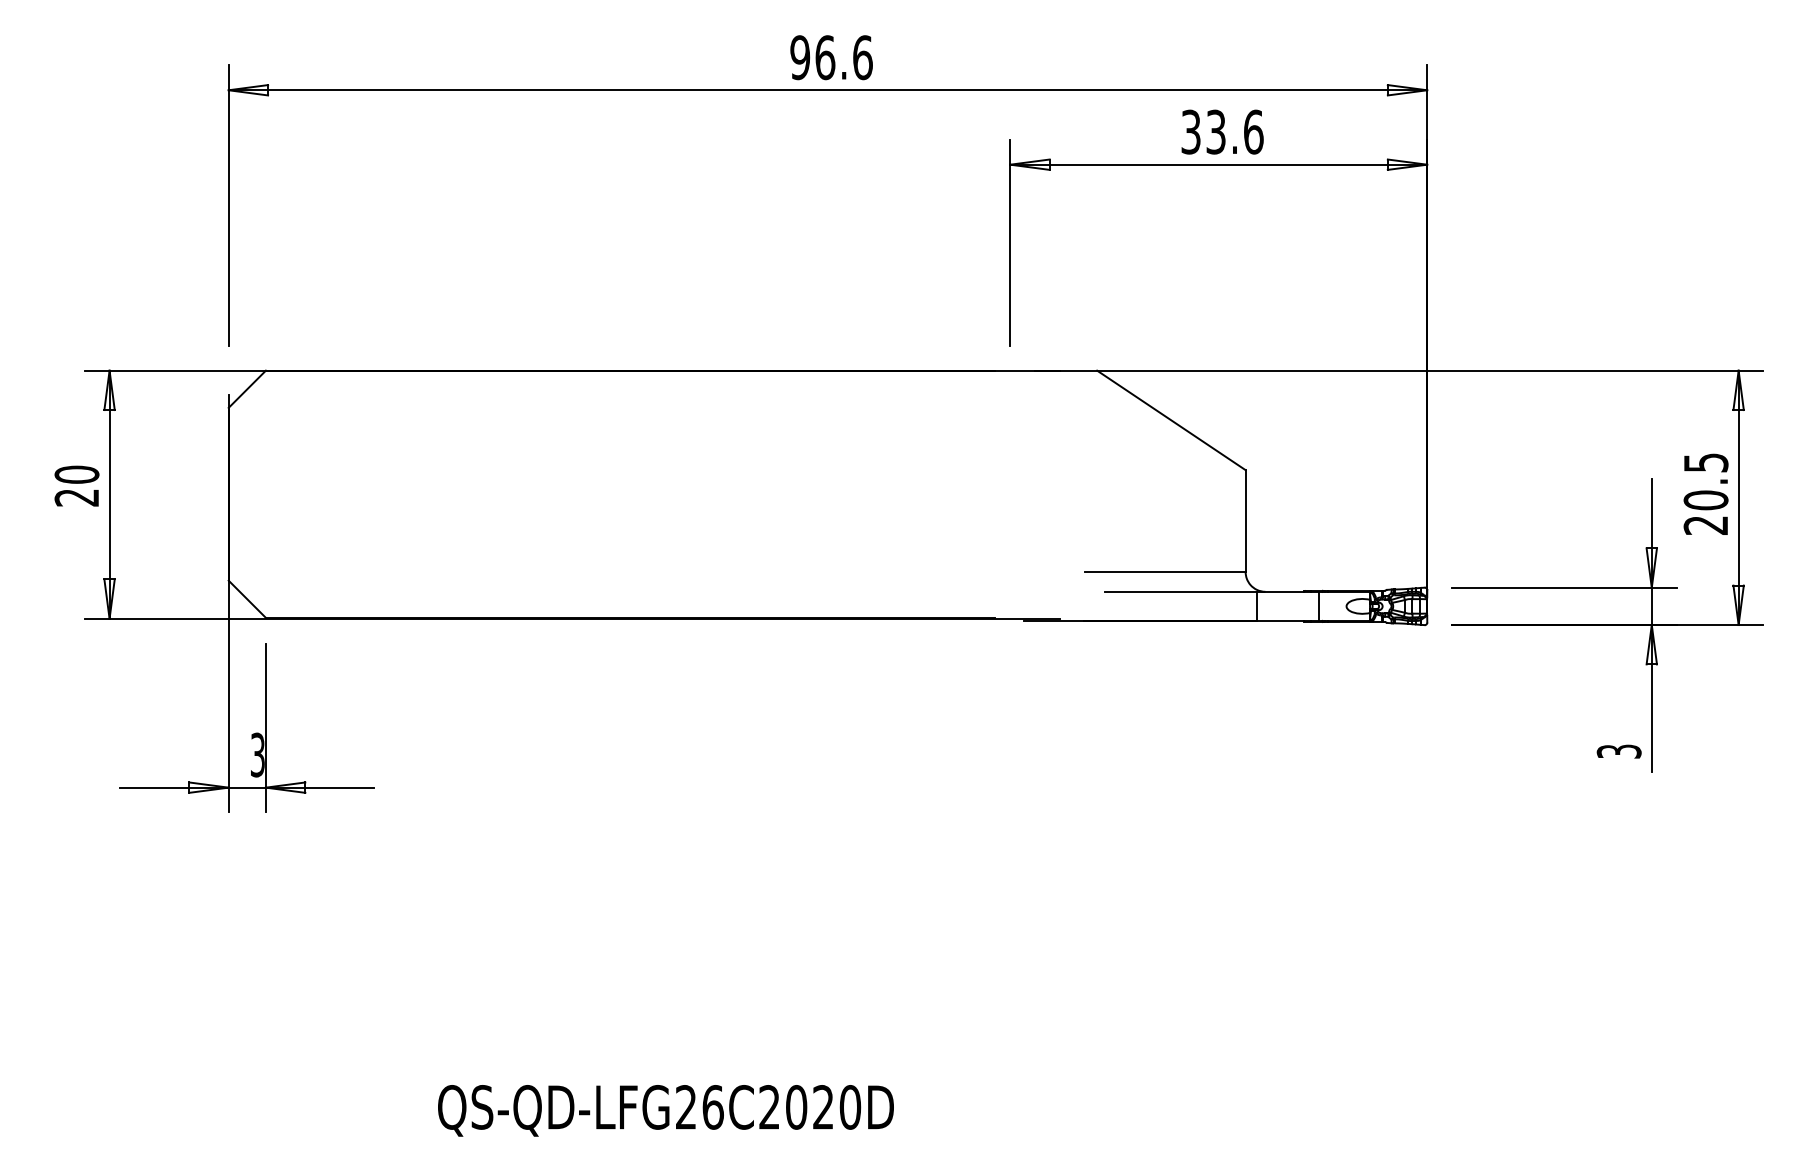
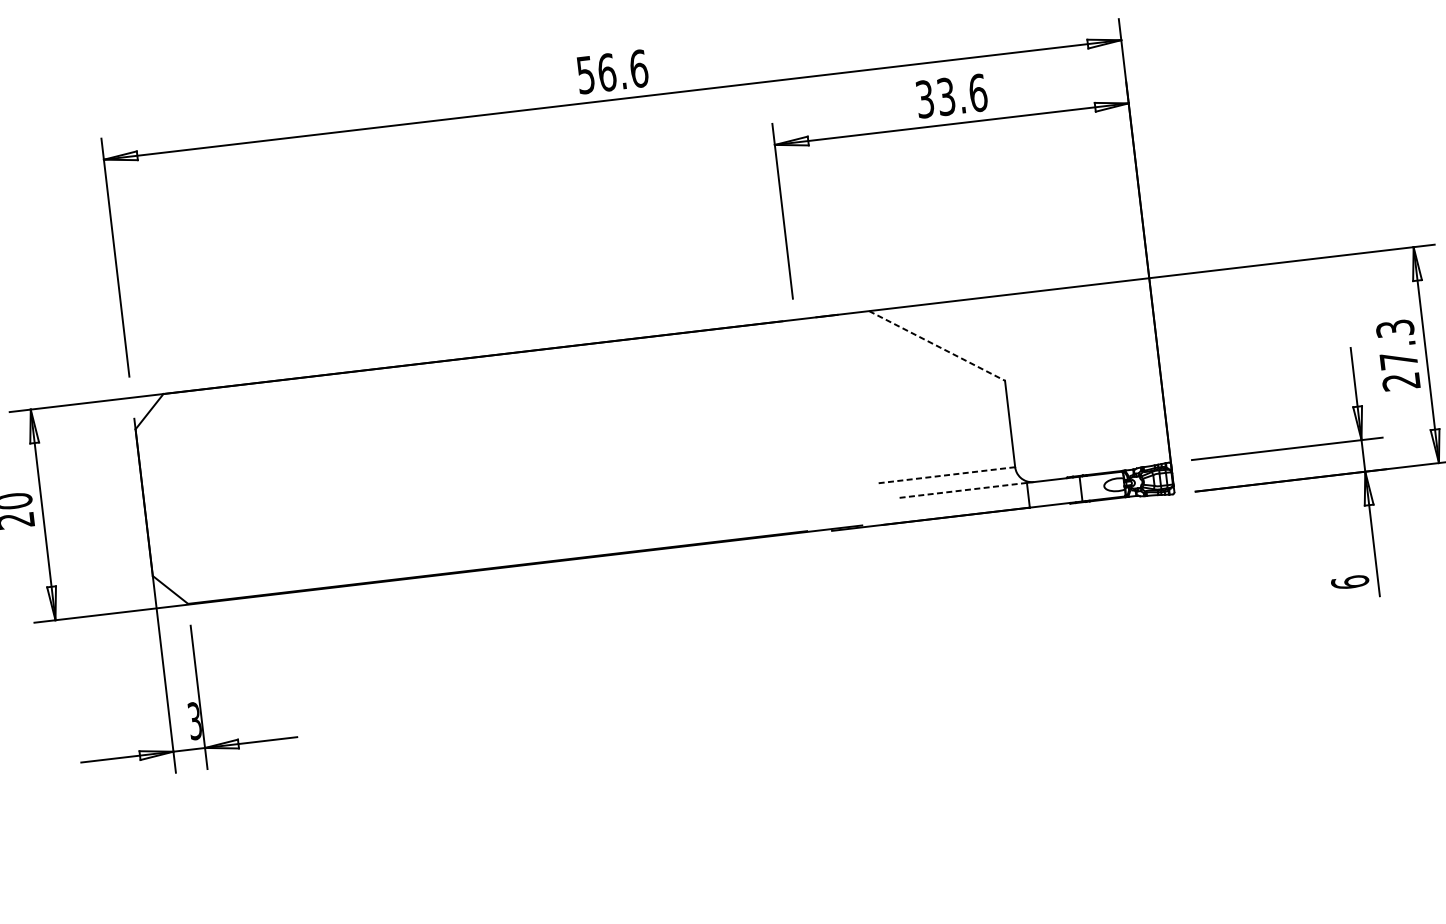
text: (800, 57) -> (586, 74), 96.6 -> 56.6
line: (1171, 420) -> (937, 346), solid -> dashed
text: (1705, 481) -> (1396, 344), 20.5 -> 27.3
line: (1165, 571) -> (947, 474), solid -> dashed
line: (1180, 591) -> (961, 490), solid -> dashed
text: (1618, 751) -> (1349, 582), 3 -> 6

